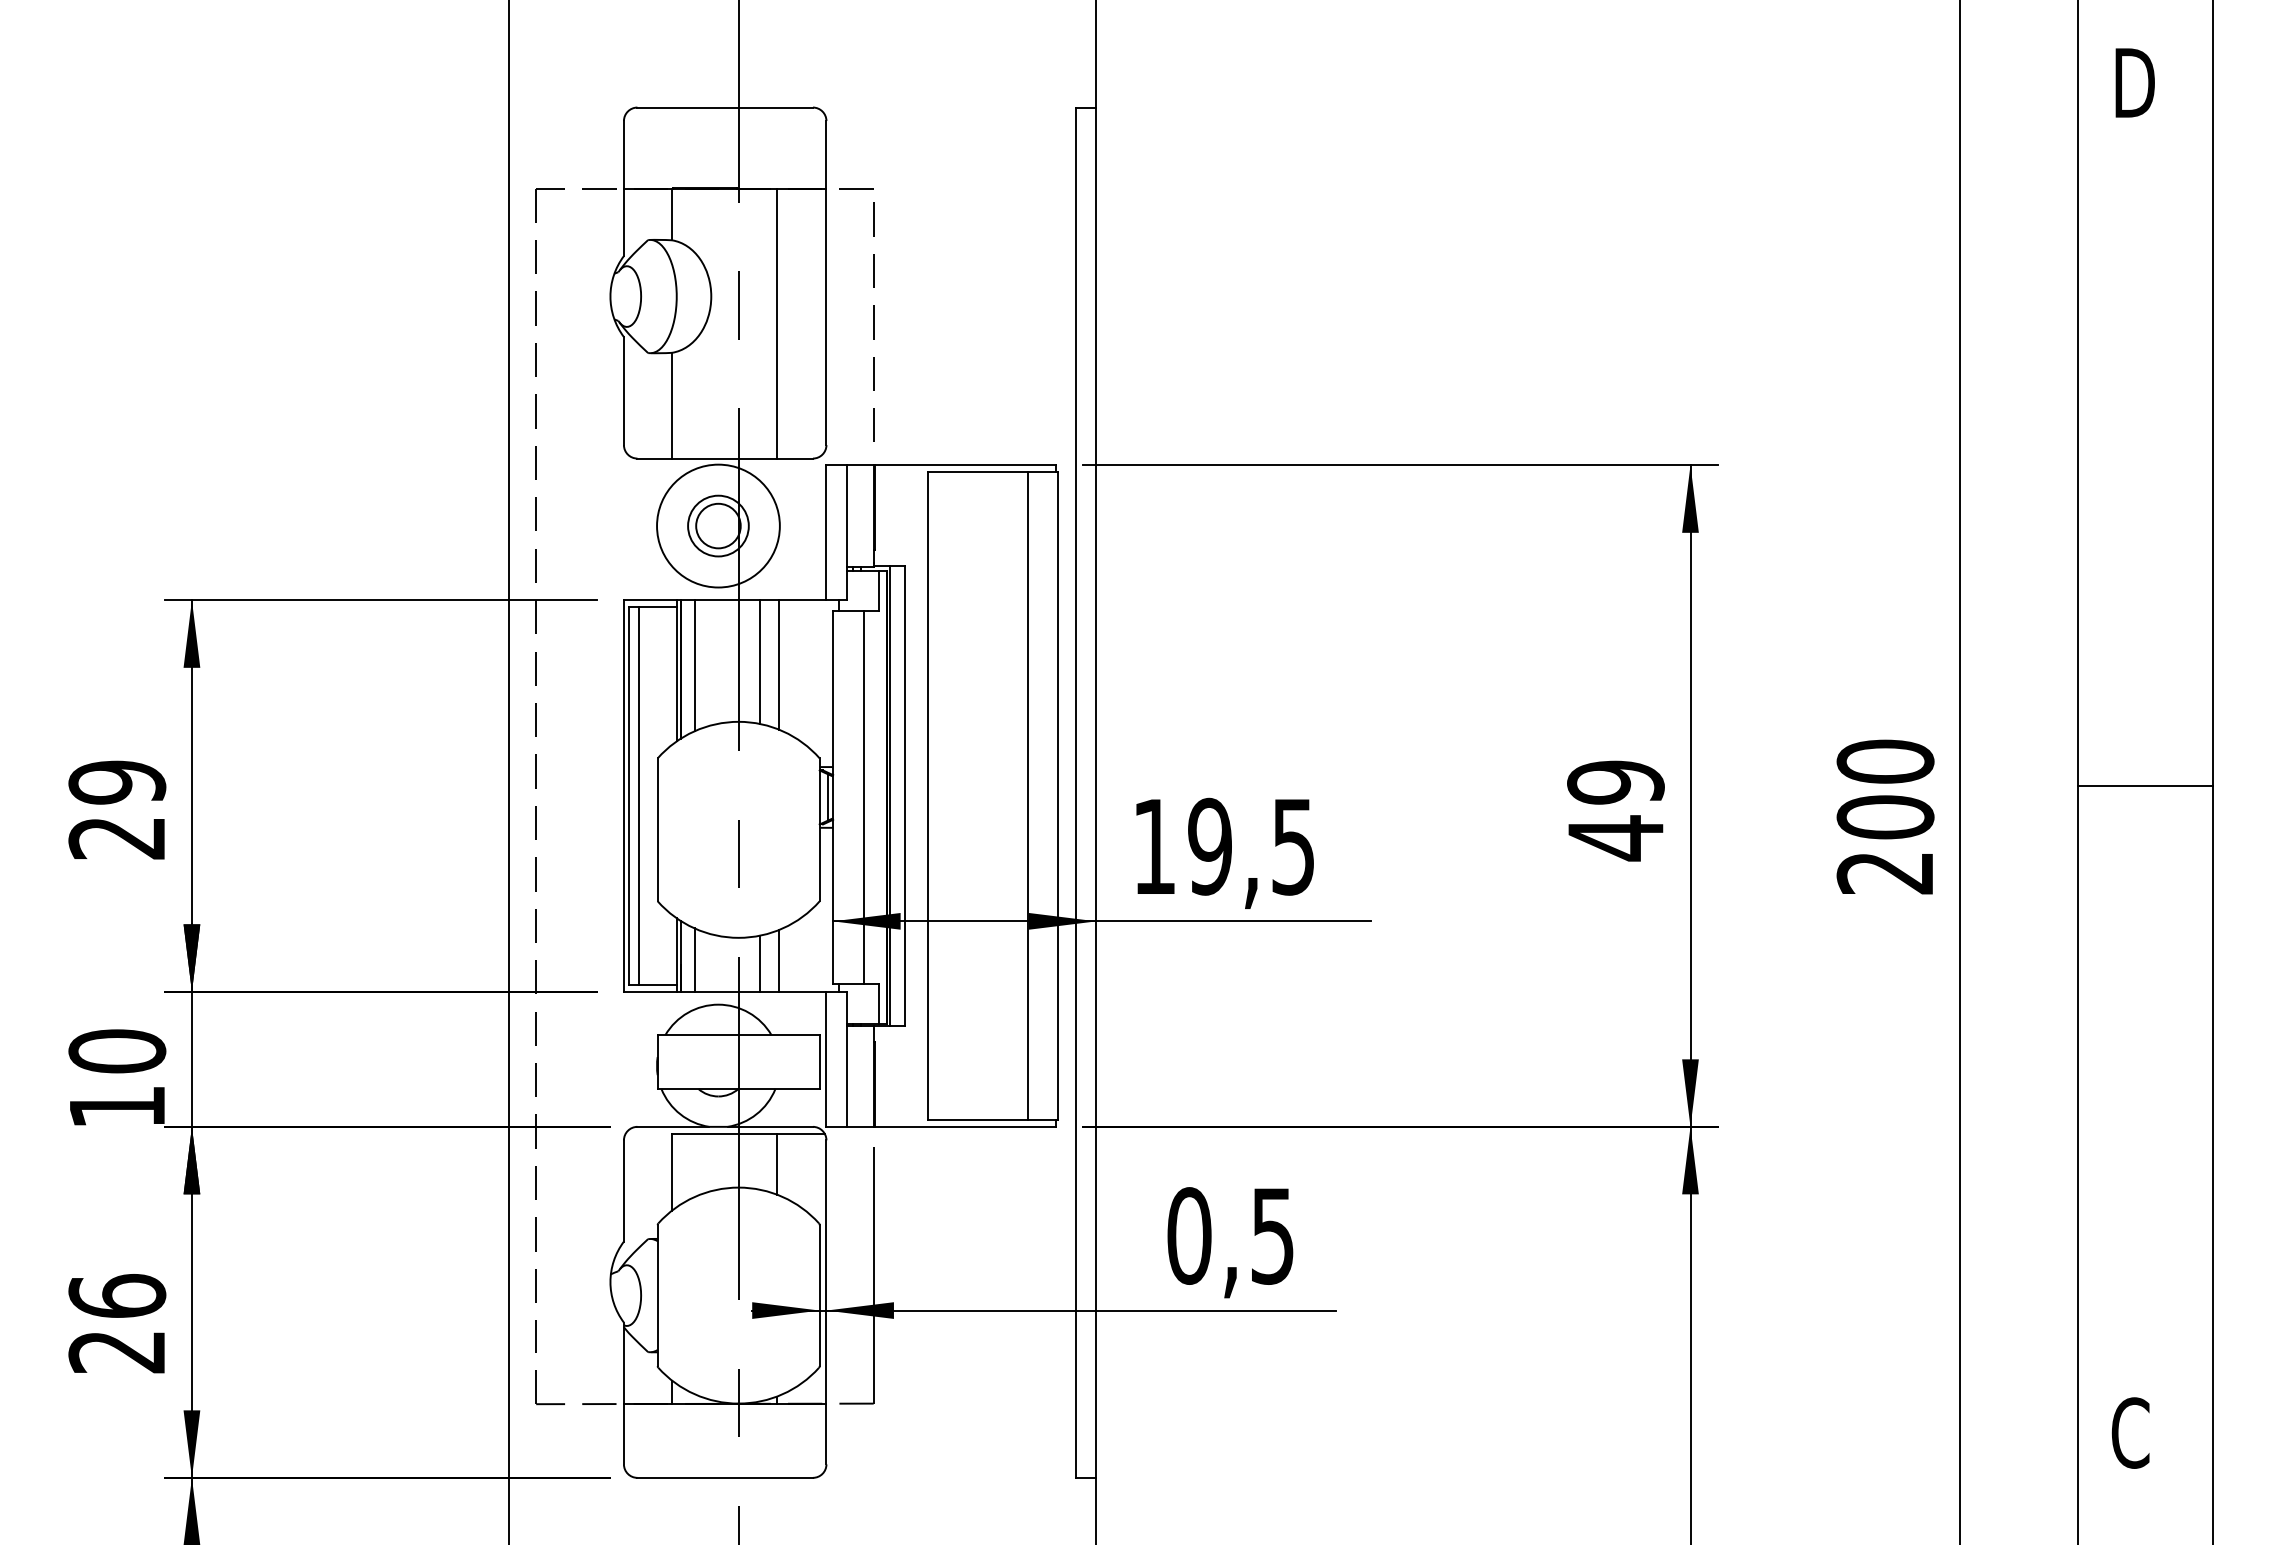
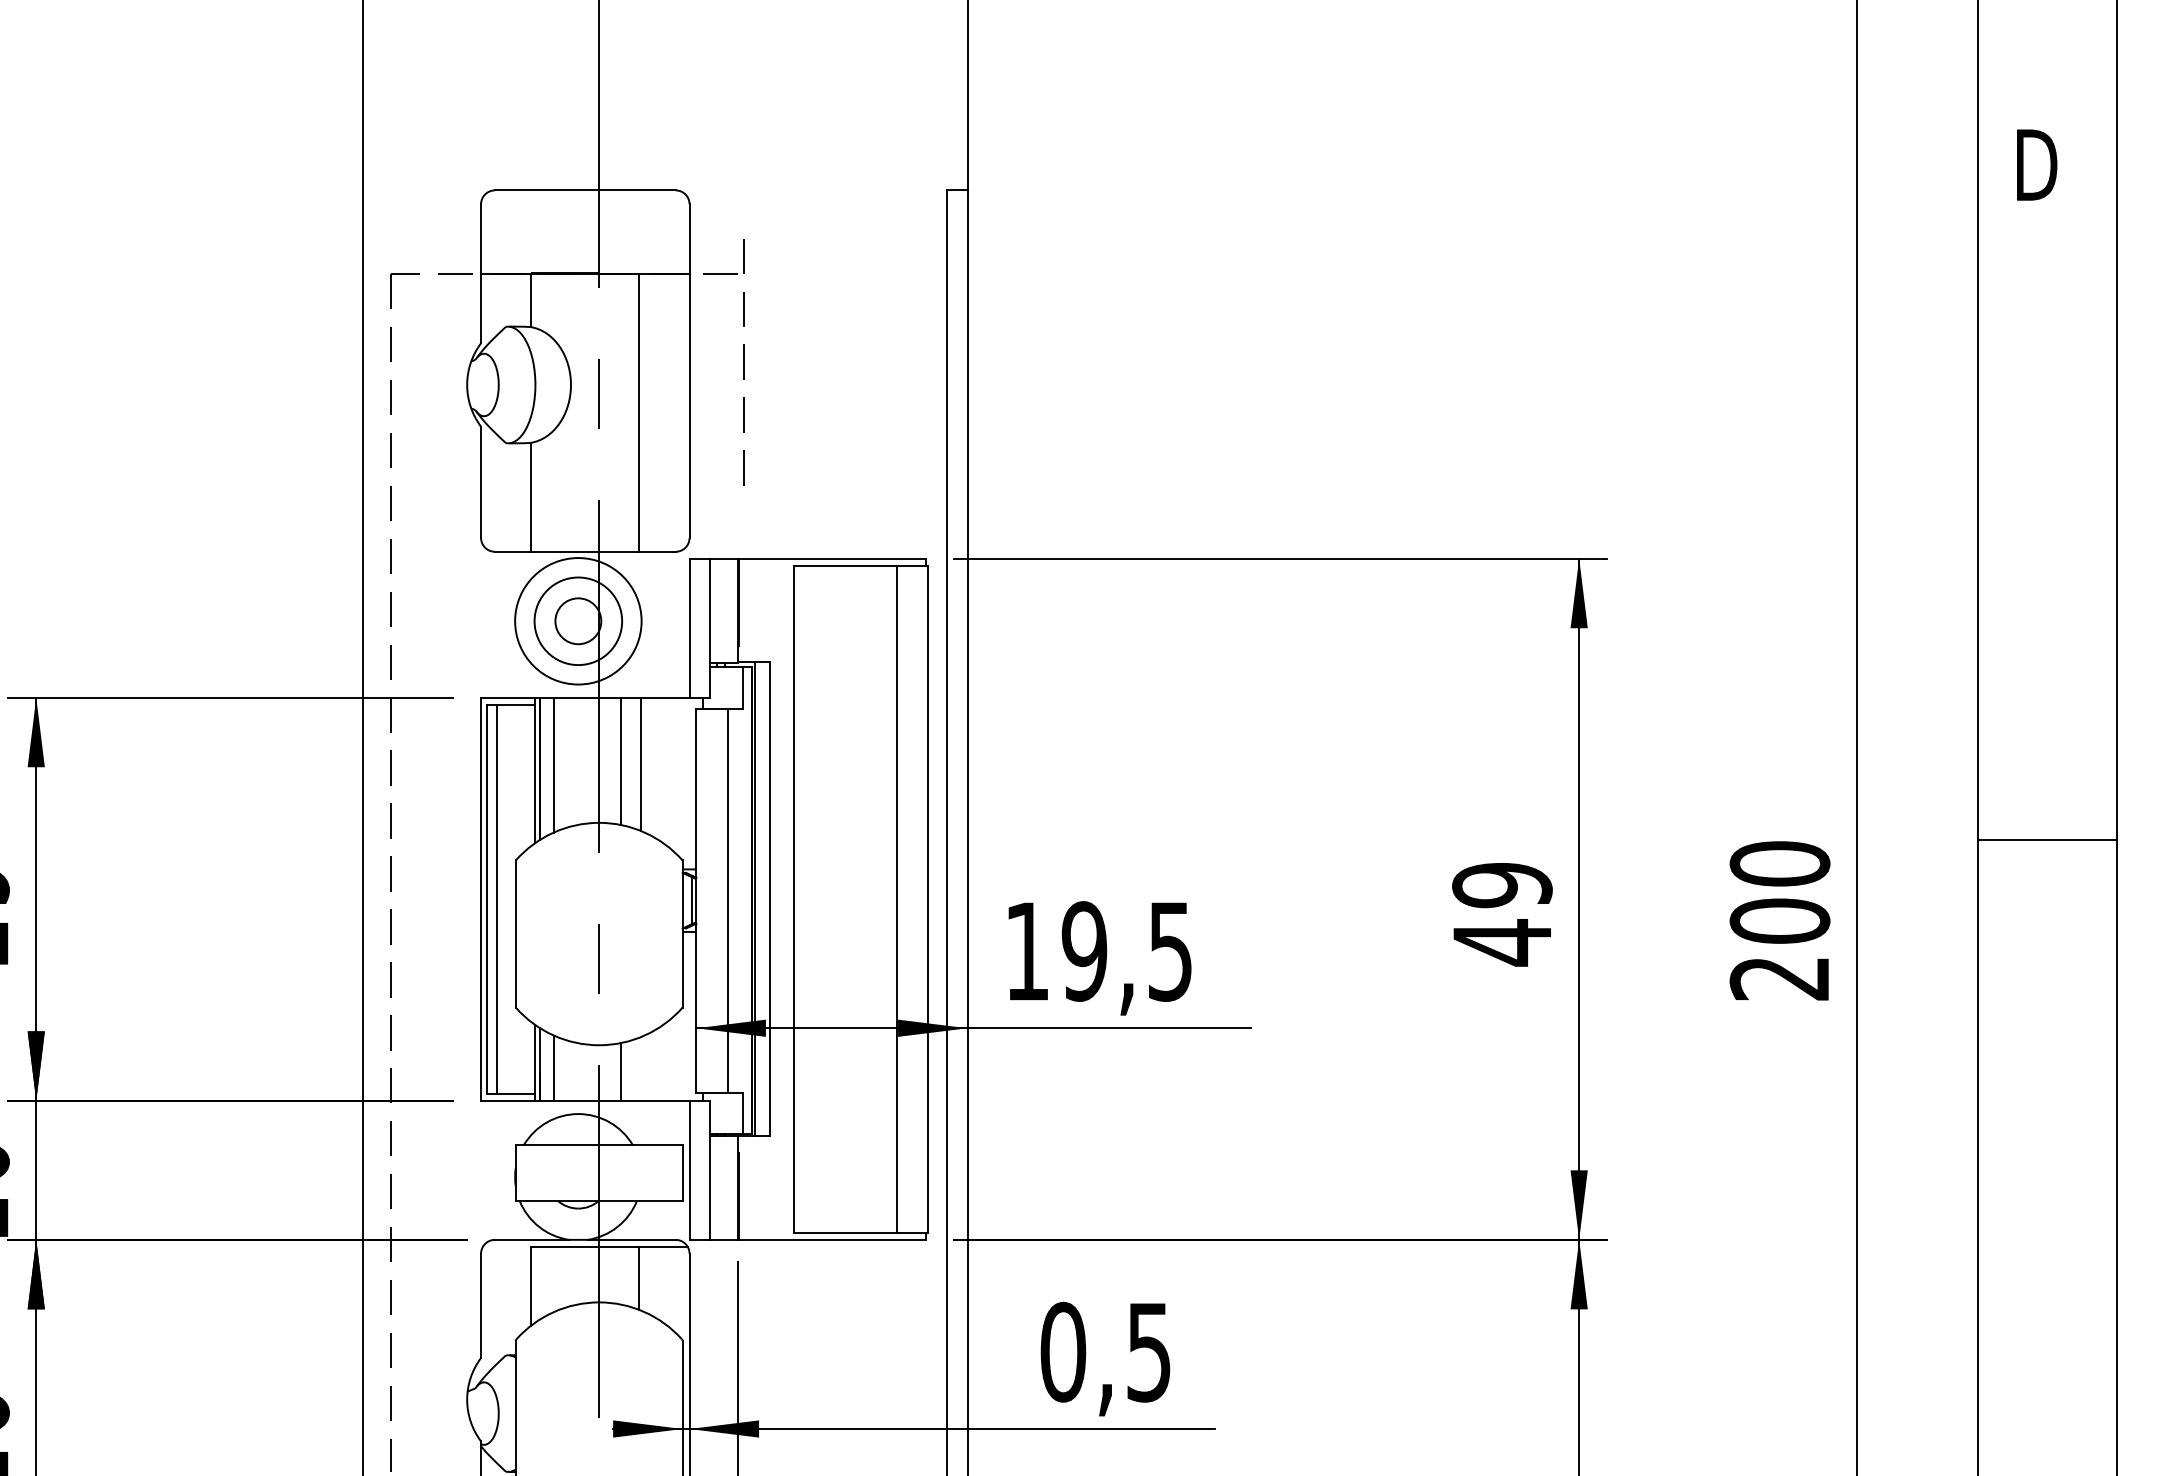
line: (873, 321) -> (744, 361), moved
circle: (718, 525) -> (578, 620), size x1.4
line: (2144, 785) -> (2046, 840), moved
line: (779, 960) -> (641, 1068), removed

